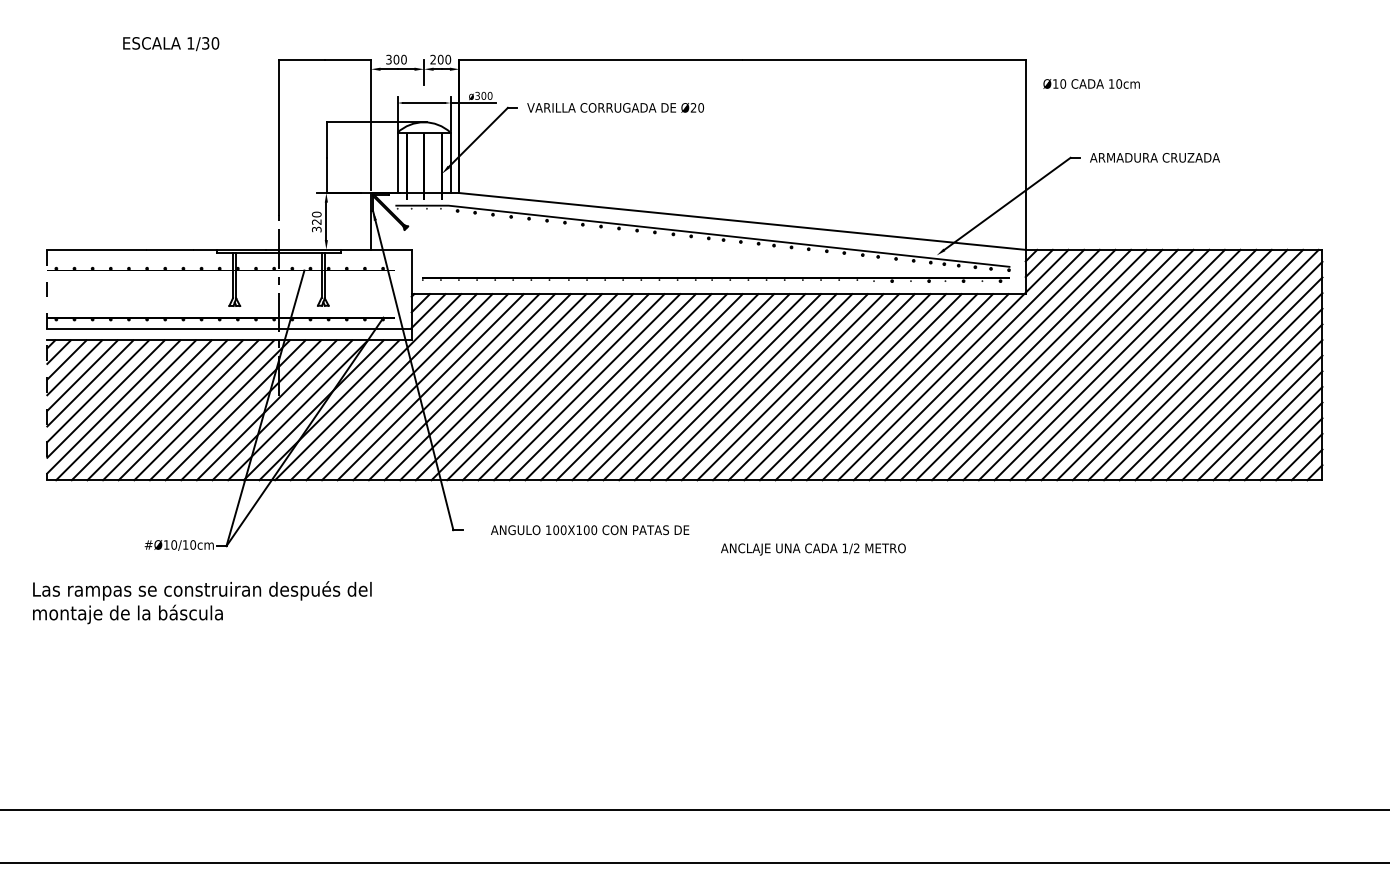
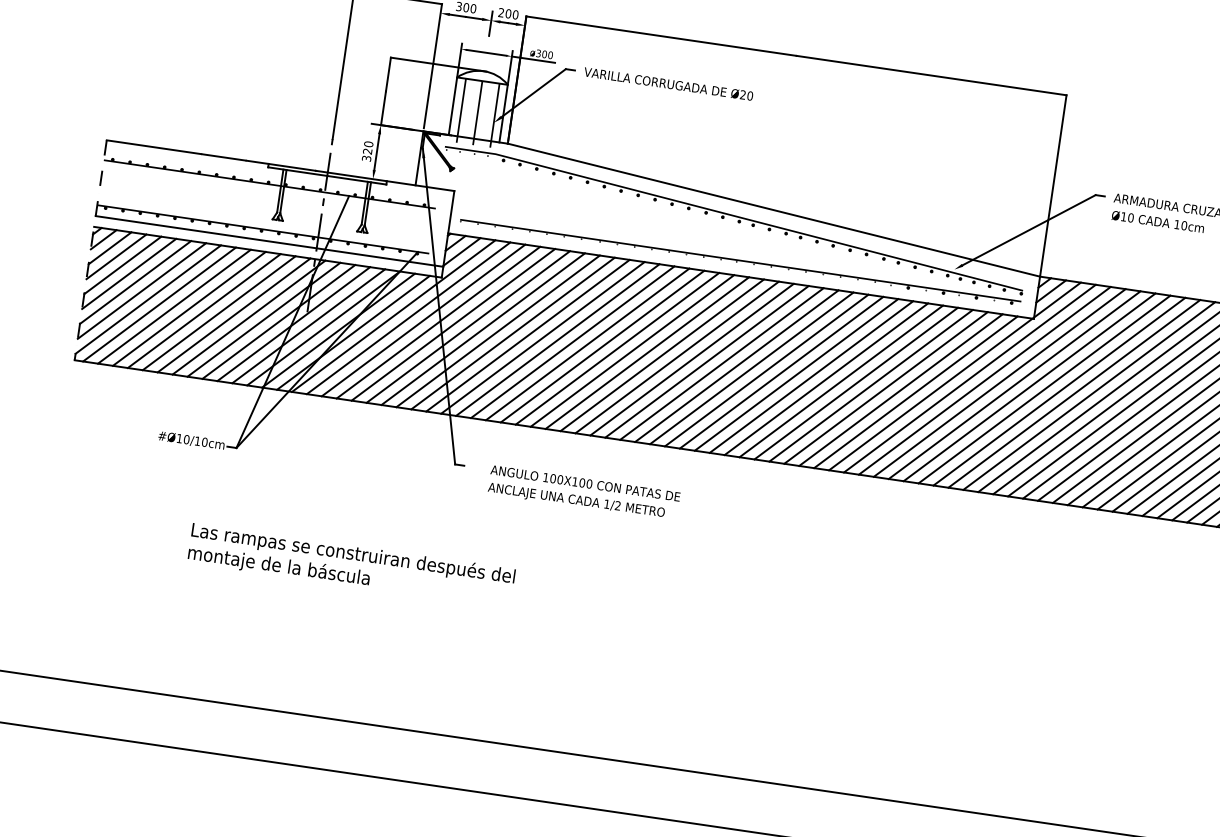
text: (1091, 83) -> (1158, 221), moved
text: (813, 549) -> (576, 500), moved
text: (202, 602) -> (351, 565), moved

